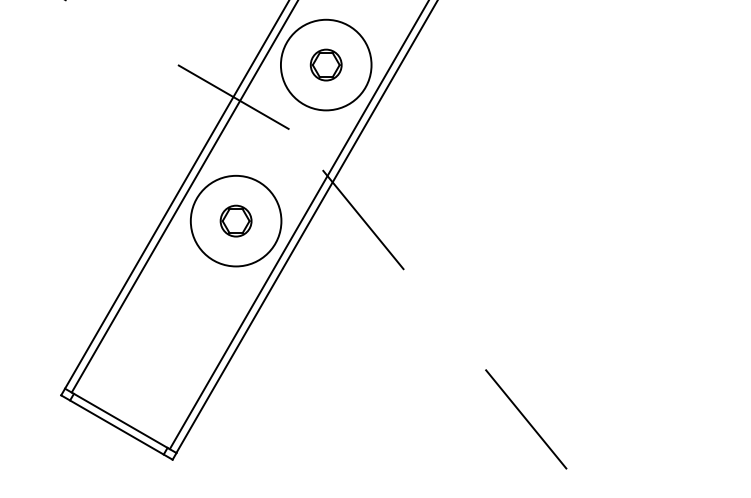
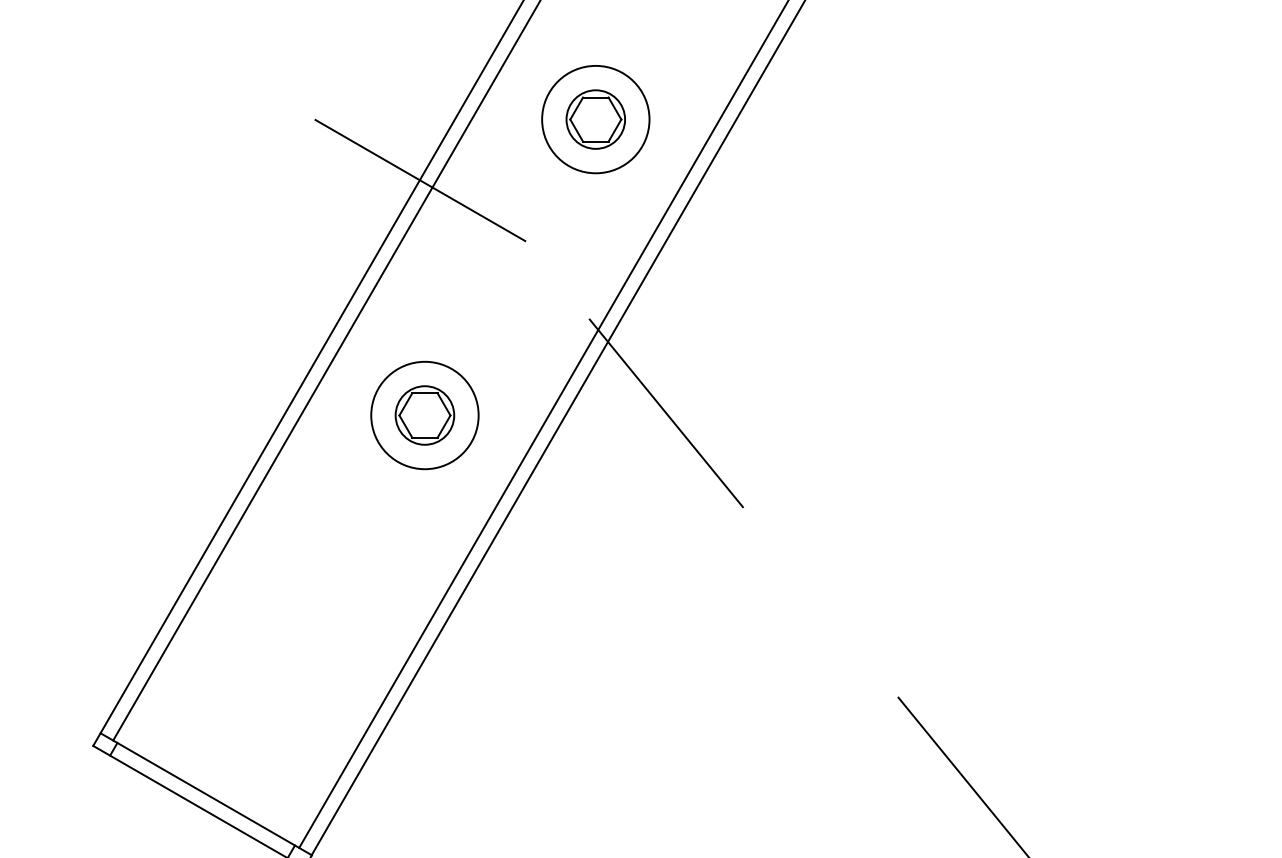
circle: (325, 64) -> (594, 118), size x0.62
circle: (235, 220) -> (423, 414), size x0.62

